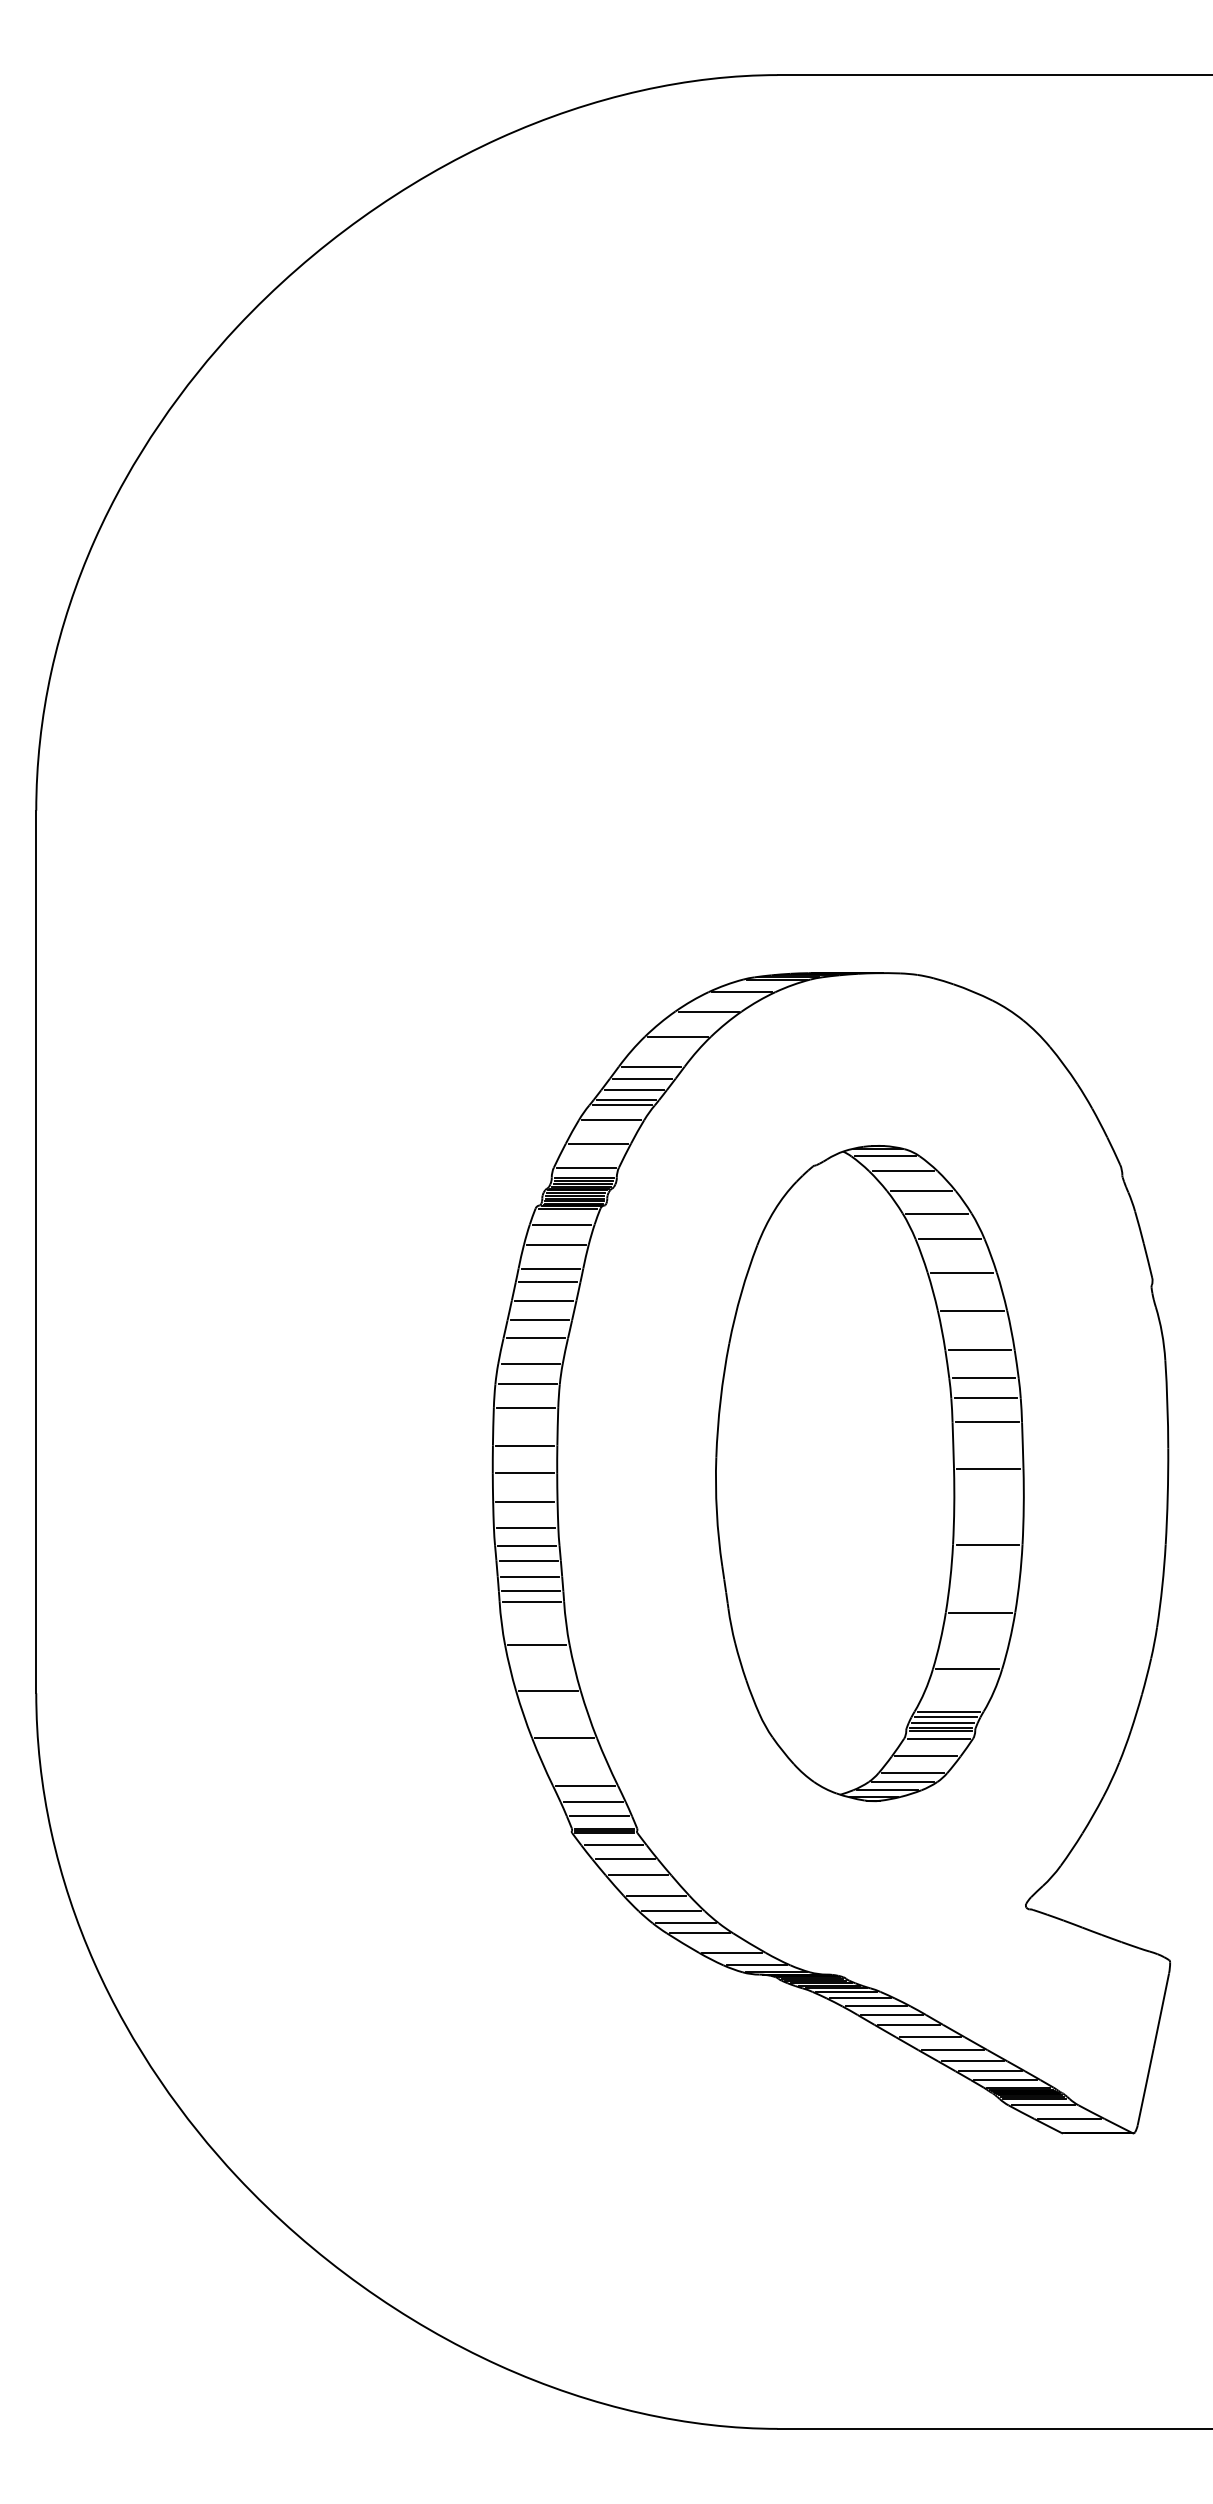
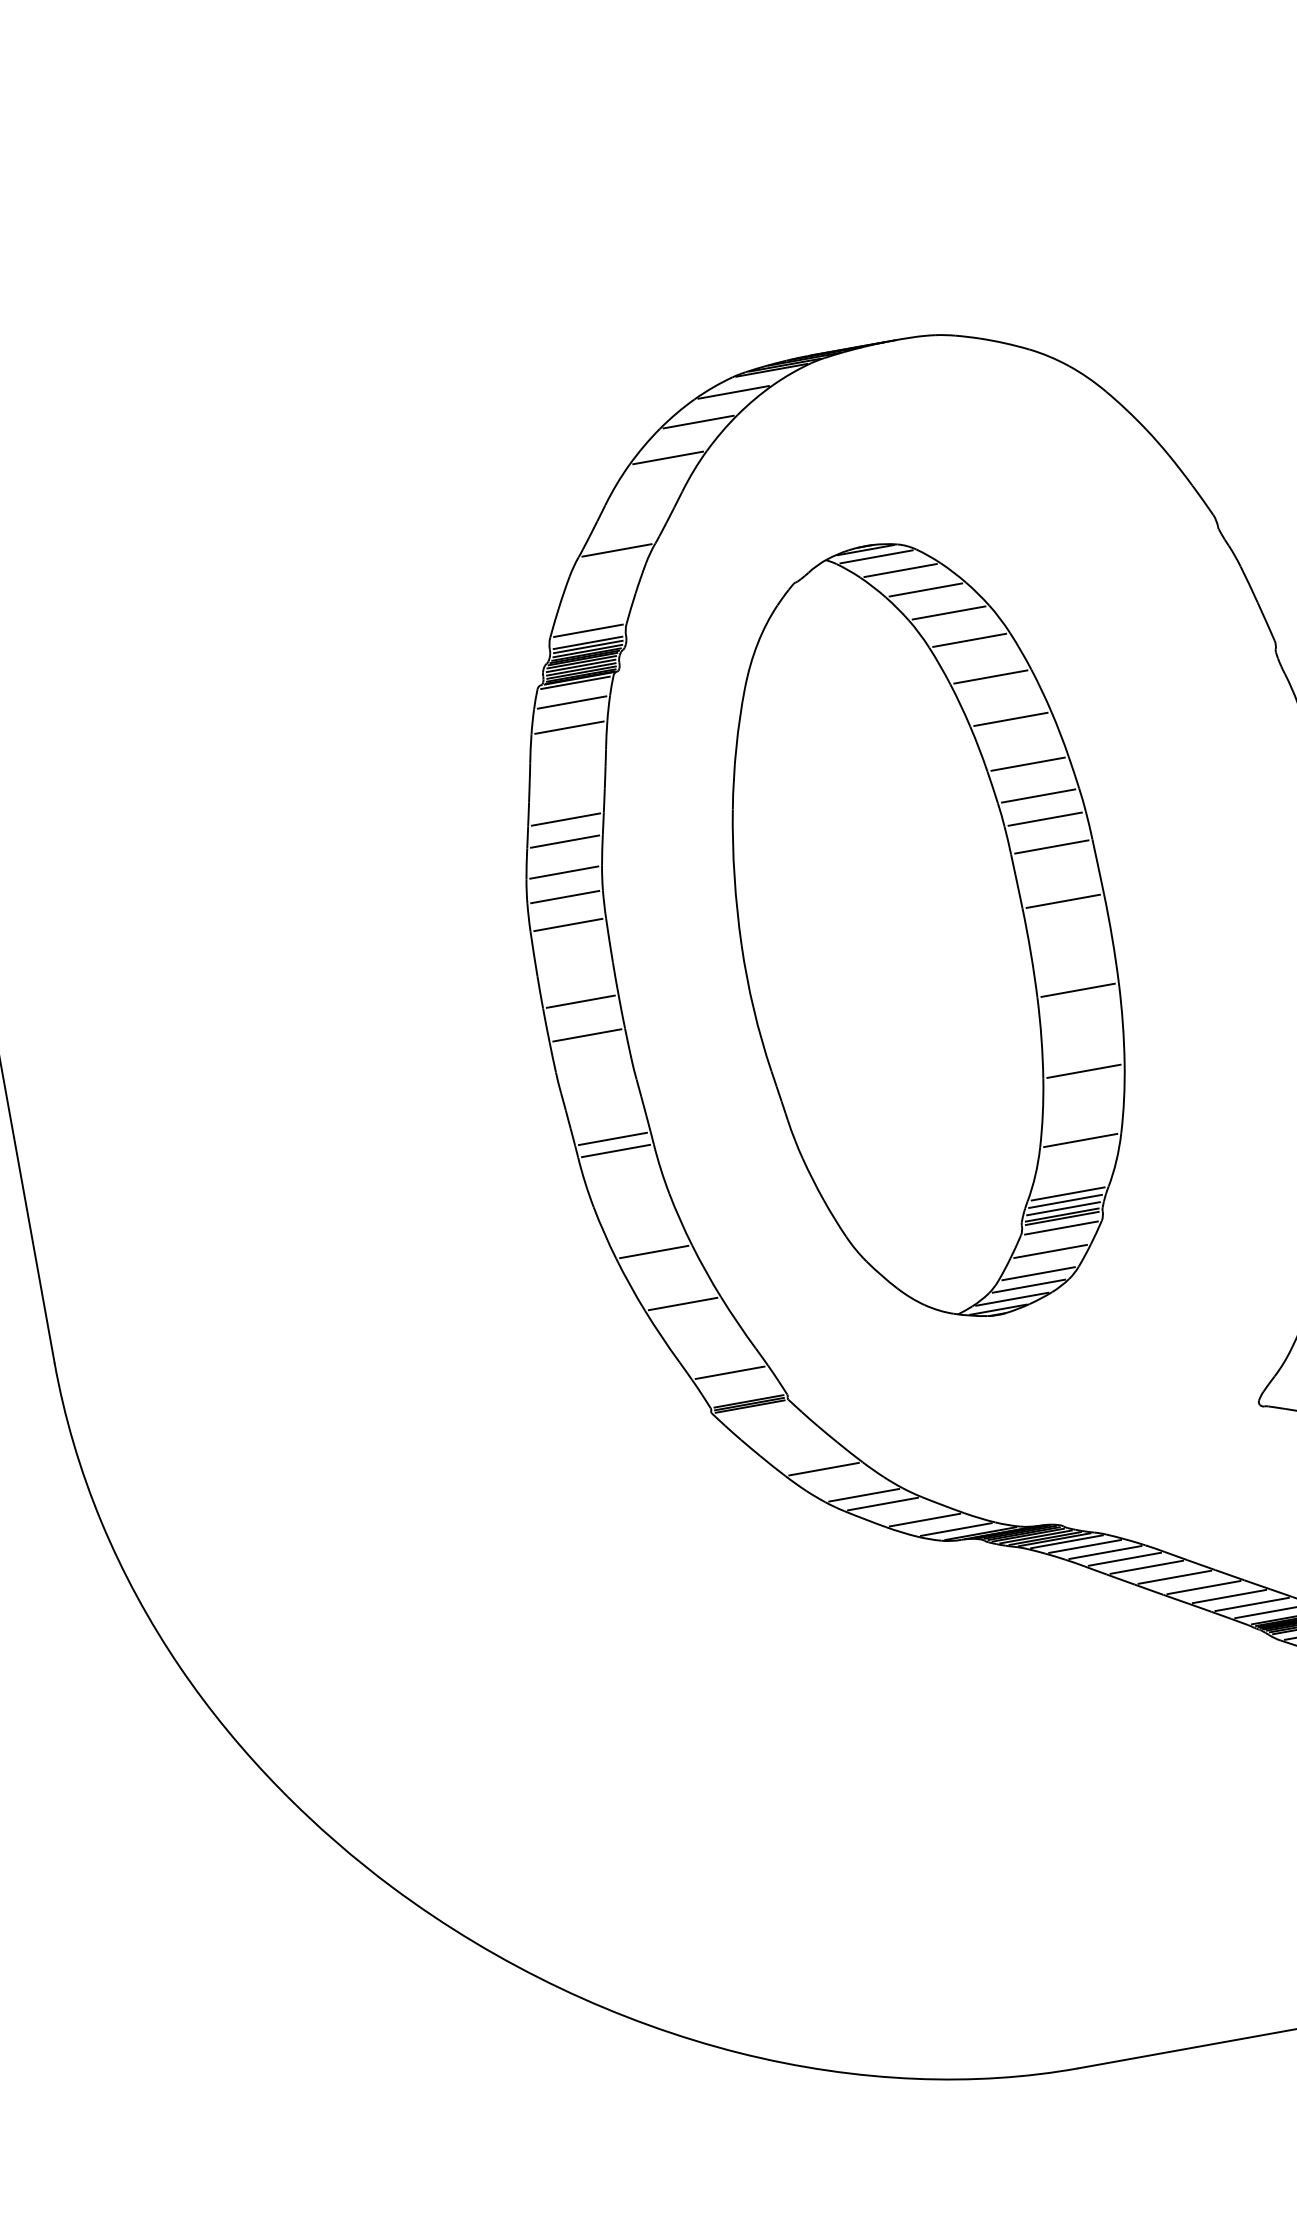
line: (651, 1066) -> (643, 498), removed
line: (642, 1078) -> (635, 514), removed
line: (633, 1090) -> (627, 530), removed
line: (625, 1100) -> (620, 543), removed
line: (611, 1120) -> (607, 570), removed
line: (598, 1143) -> (597, 599), removed
line: (550, 1268) -> (567, 756), removed
line: (548, 1282) -> (568, 773), removed
line: (544, 1300) -> (567, 795), removed
line: (525, 1445) -> (575, 969), removed
part: (869, 1473) -> (924, 931), moved
line: (526, 1528) -> (594, 1066), removed
line: (527, 1545) -> (599, 1085), removed
line: (528, 1560) -> (603, 1103), removed
line: (529, 1576) -> (607, 1121), removed
line: (537, 1645) -> (631, 1201), removed
line: (585, 1785) -> (717, 1354), removed
line: (599, 1816) -> (740, 1388), removed
line: (613, 1845) -> (763, 1419), removed
line: (624, 1859) -> (778, 1433), removed
line: (638, 1875) -> (798, 1449), removed
line: (671, 1911) -> (844, 1484), removed

